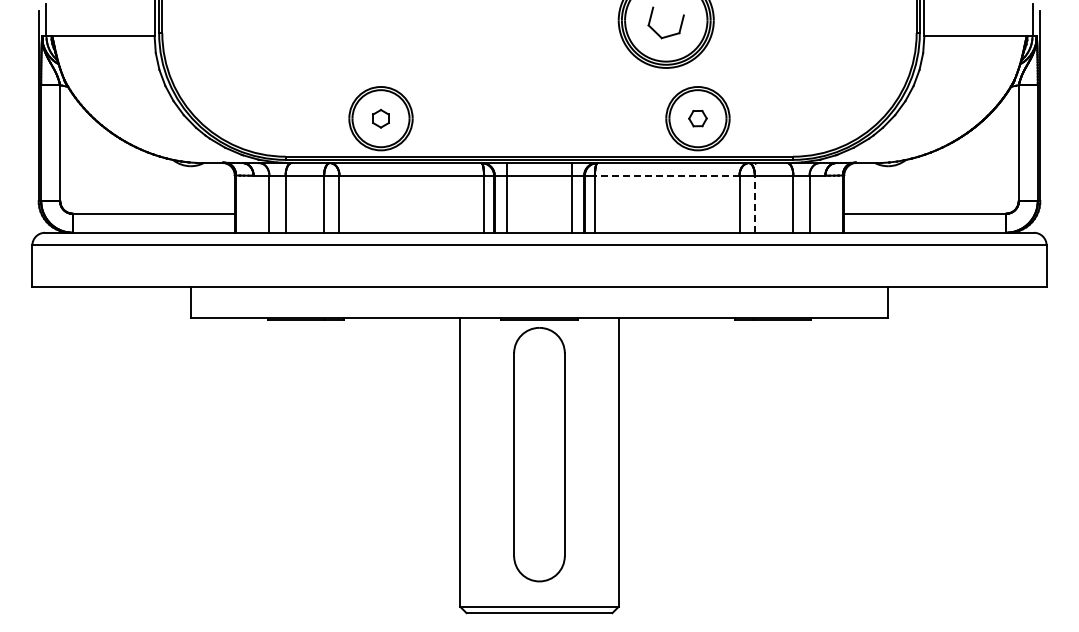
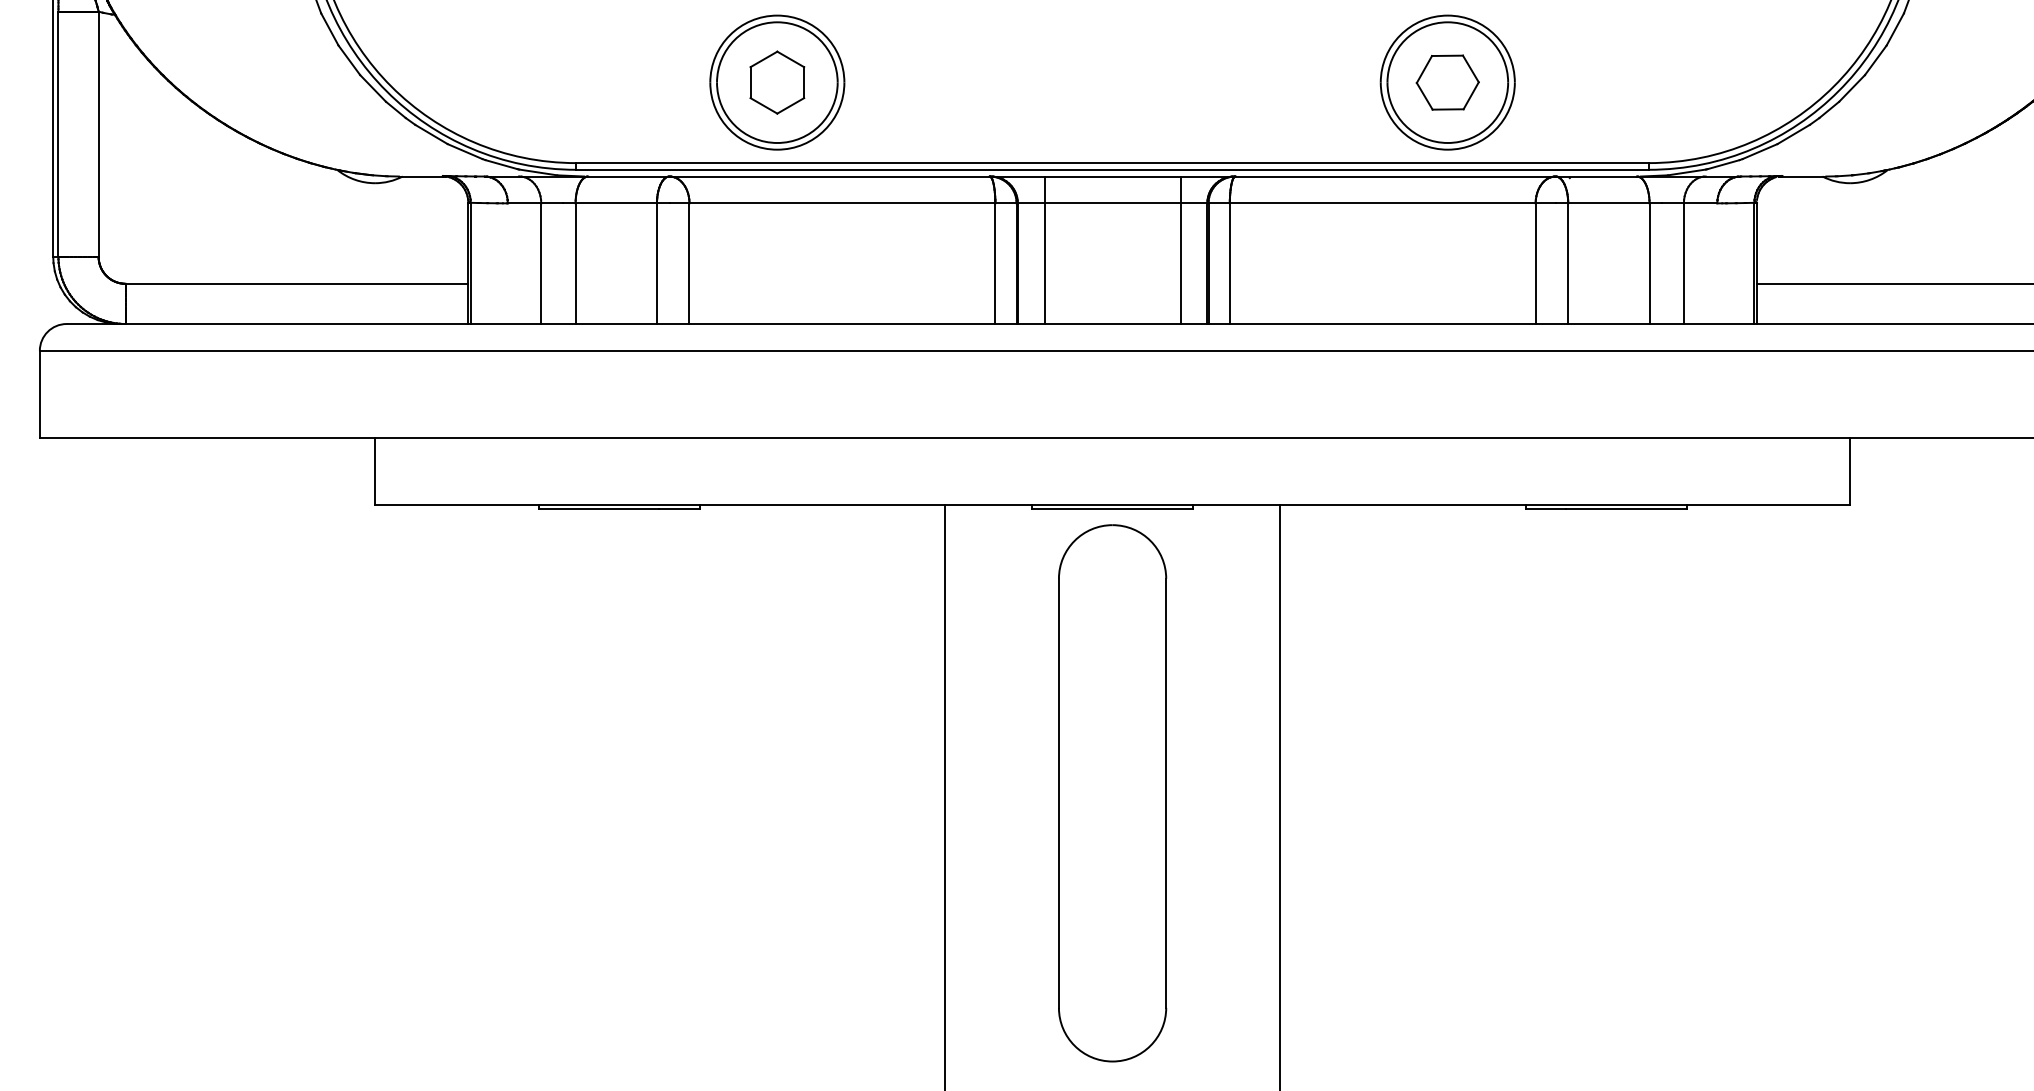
part: (380, 118) -> (776, 82), size x1.67
part: (697, 118) -> (1446, 82), size x1.67
line: (666, 175) -> (1381, 202), dashed -> solid
line: (754, 204) -> (1567, 264), dashed -> solid

